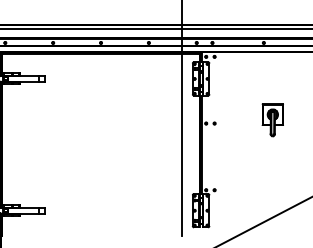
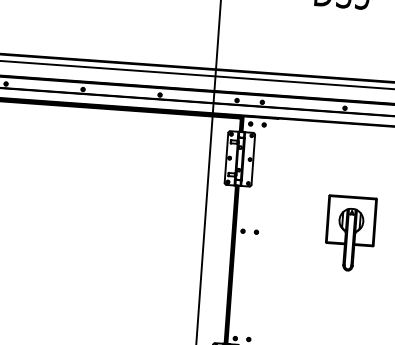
part: (272, 120) -> (349, 233), size x1.43

